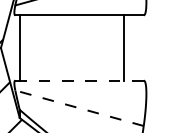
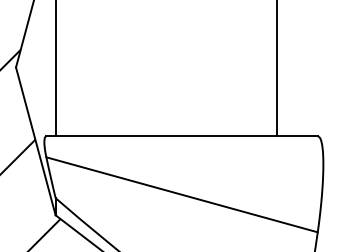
line: (80, 80) -> (184, 136), dashed -> solid
line: (79, 108) -> (181, 195), dashed -> solid

